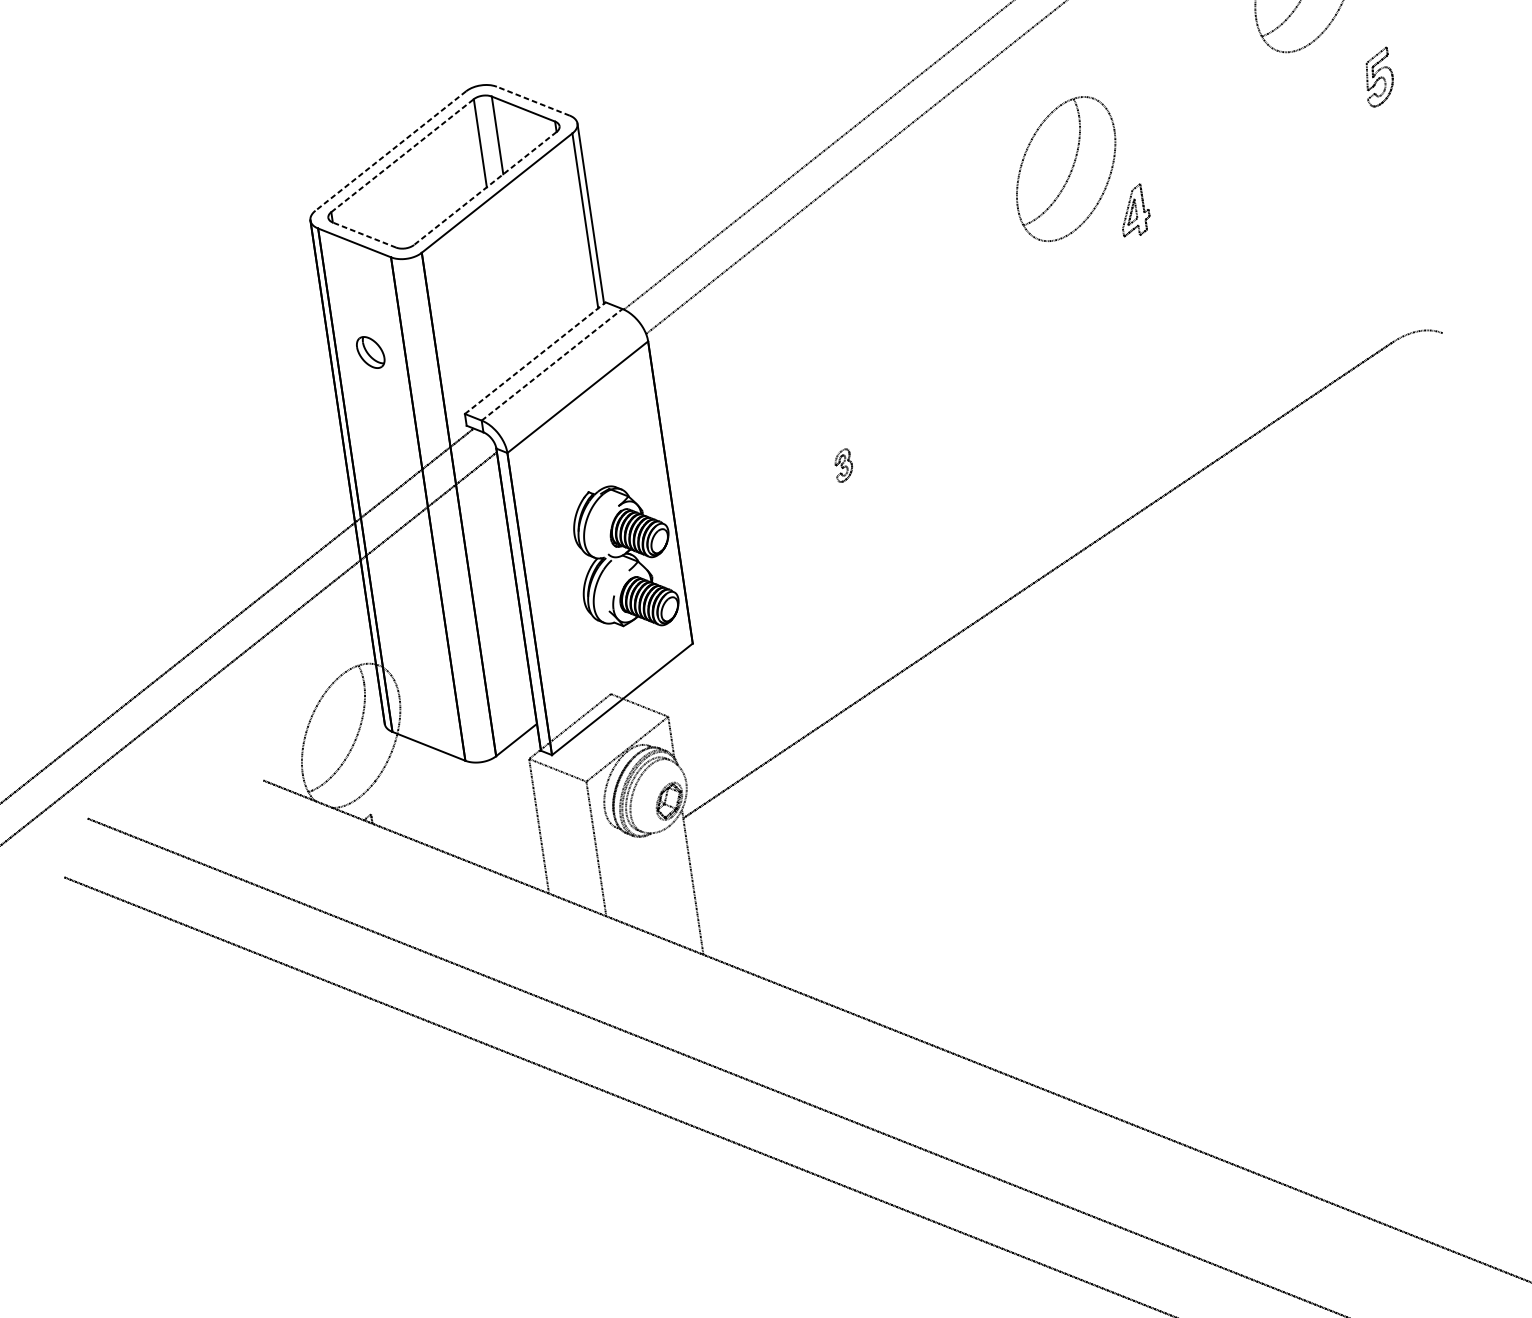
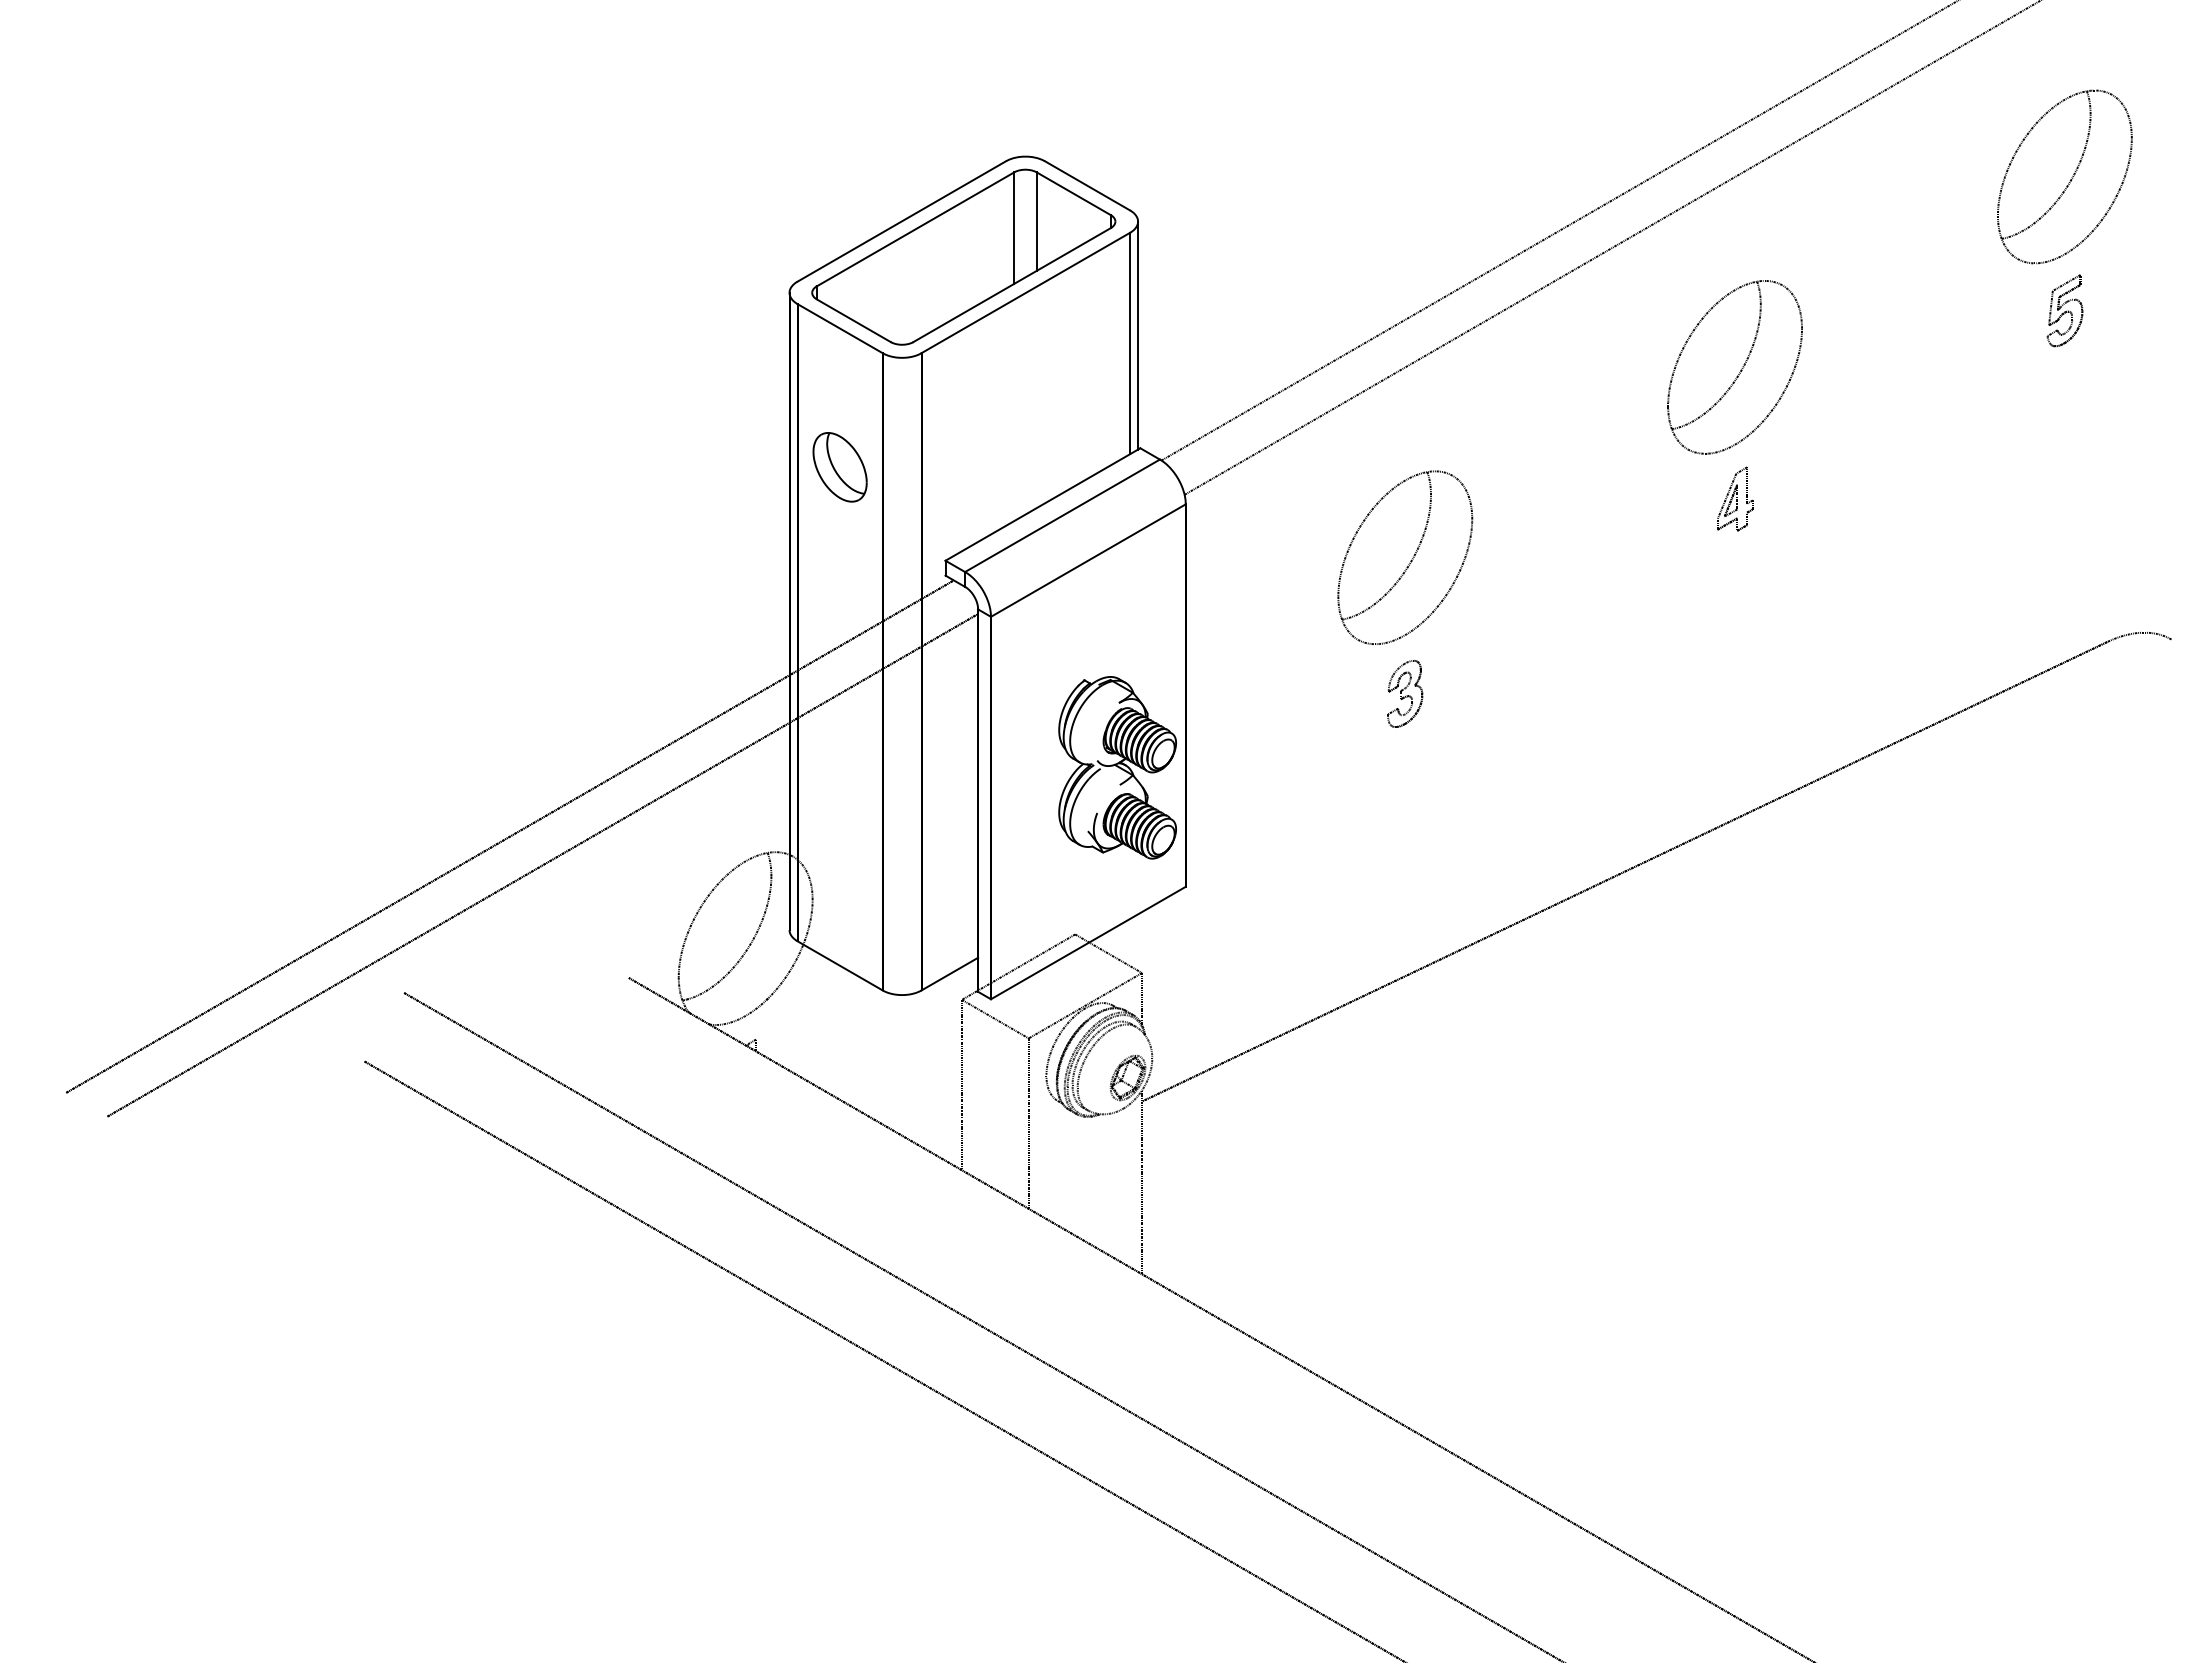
part: (1378, 77) -> (2064, 310), moved
line: (533, 100) -> (1087, 185), dashed -> solid
line: (390, 151) -> (901, 221), dashed -> solid
line: (402, 155) -> (915, 229), dashed -> solid
line: (485, 188) -> (1012, 285), dashed -> solid
part: (1134, 209) -> (1735, 498), moved
line: (364, 234) -> (853, 320), dashed -> solid
part: (370, 352) -> (839, 467), size x1.67
part: (827, 357) -> (1405, 557), added
line: (535, 358) -> (1043, 504), dashed -> solid
line: (552, 364) -> (1062, 515), dashed -> solid
part: (843, 465) -> (1405, 693), size x1.67

